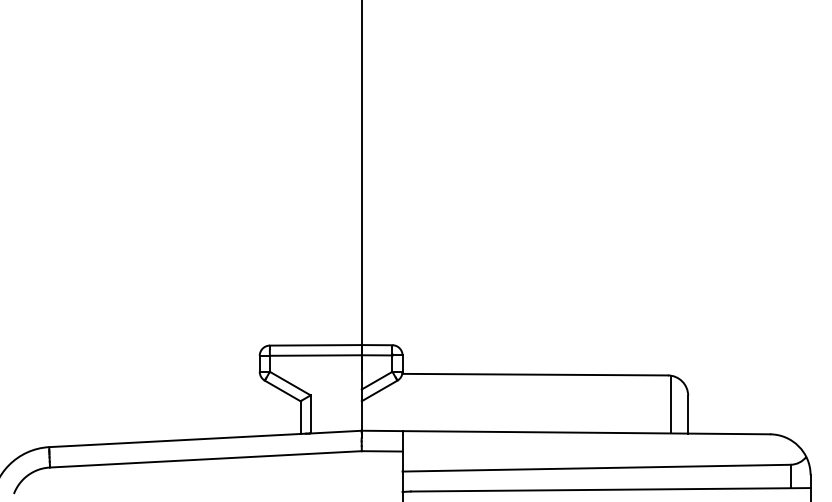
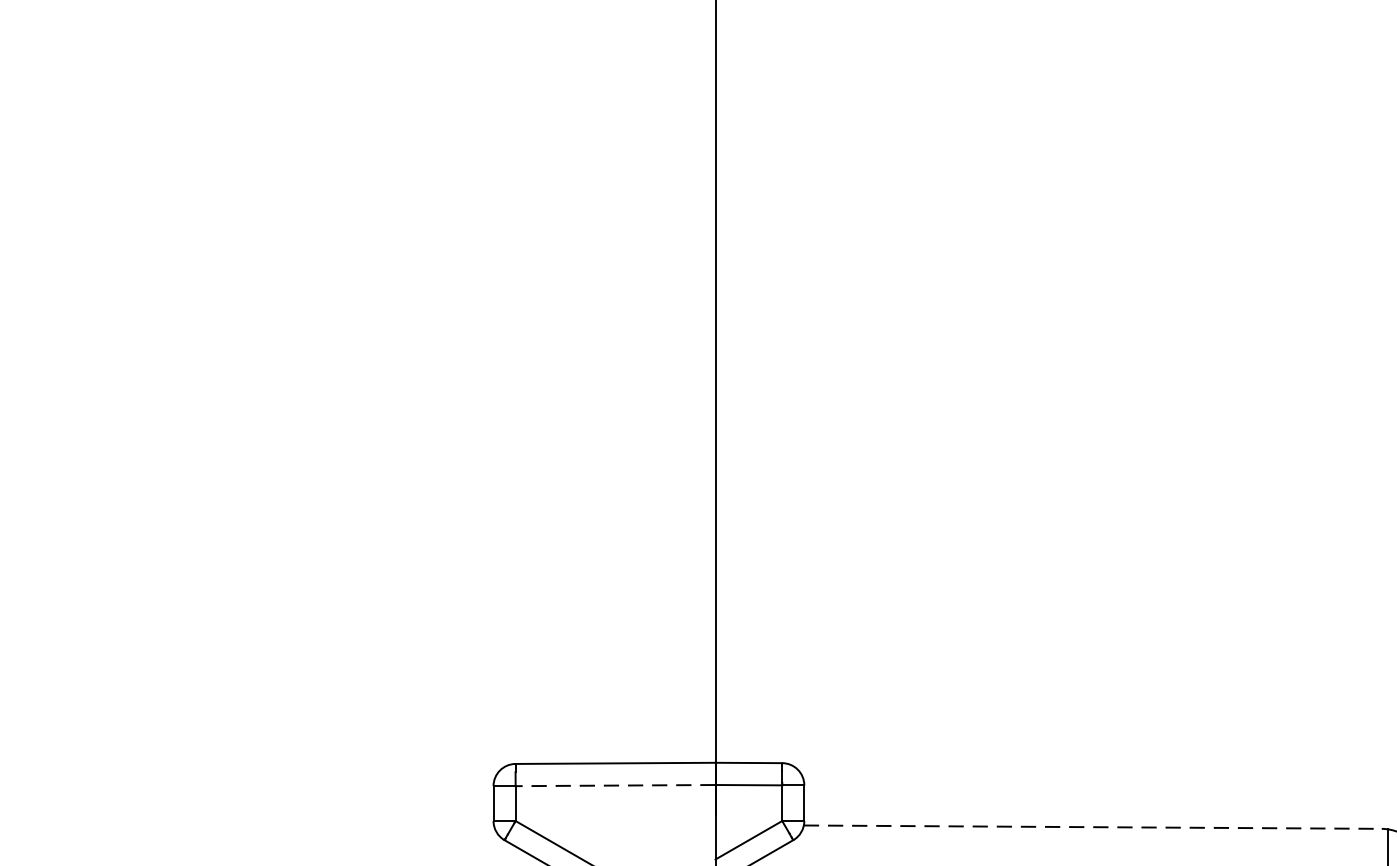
line: (315, 355) -> (614, 785), solid -> dashed
line: (535, 374) -> (1093, 826), solid -> dashed

